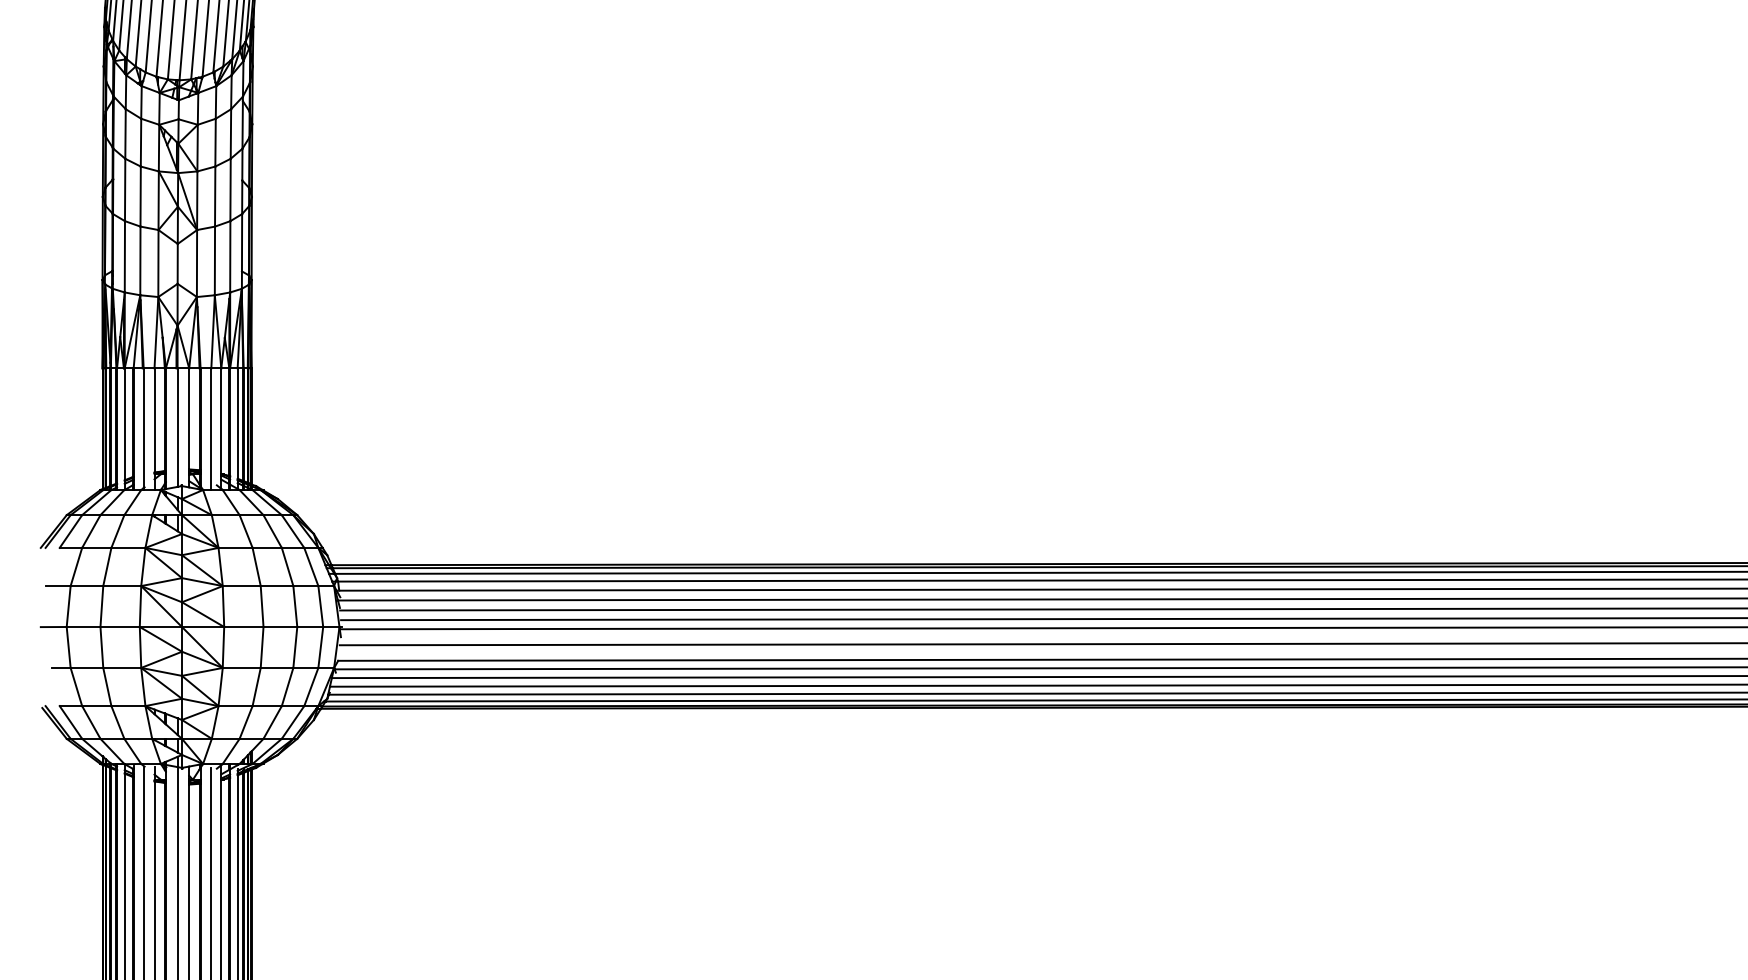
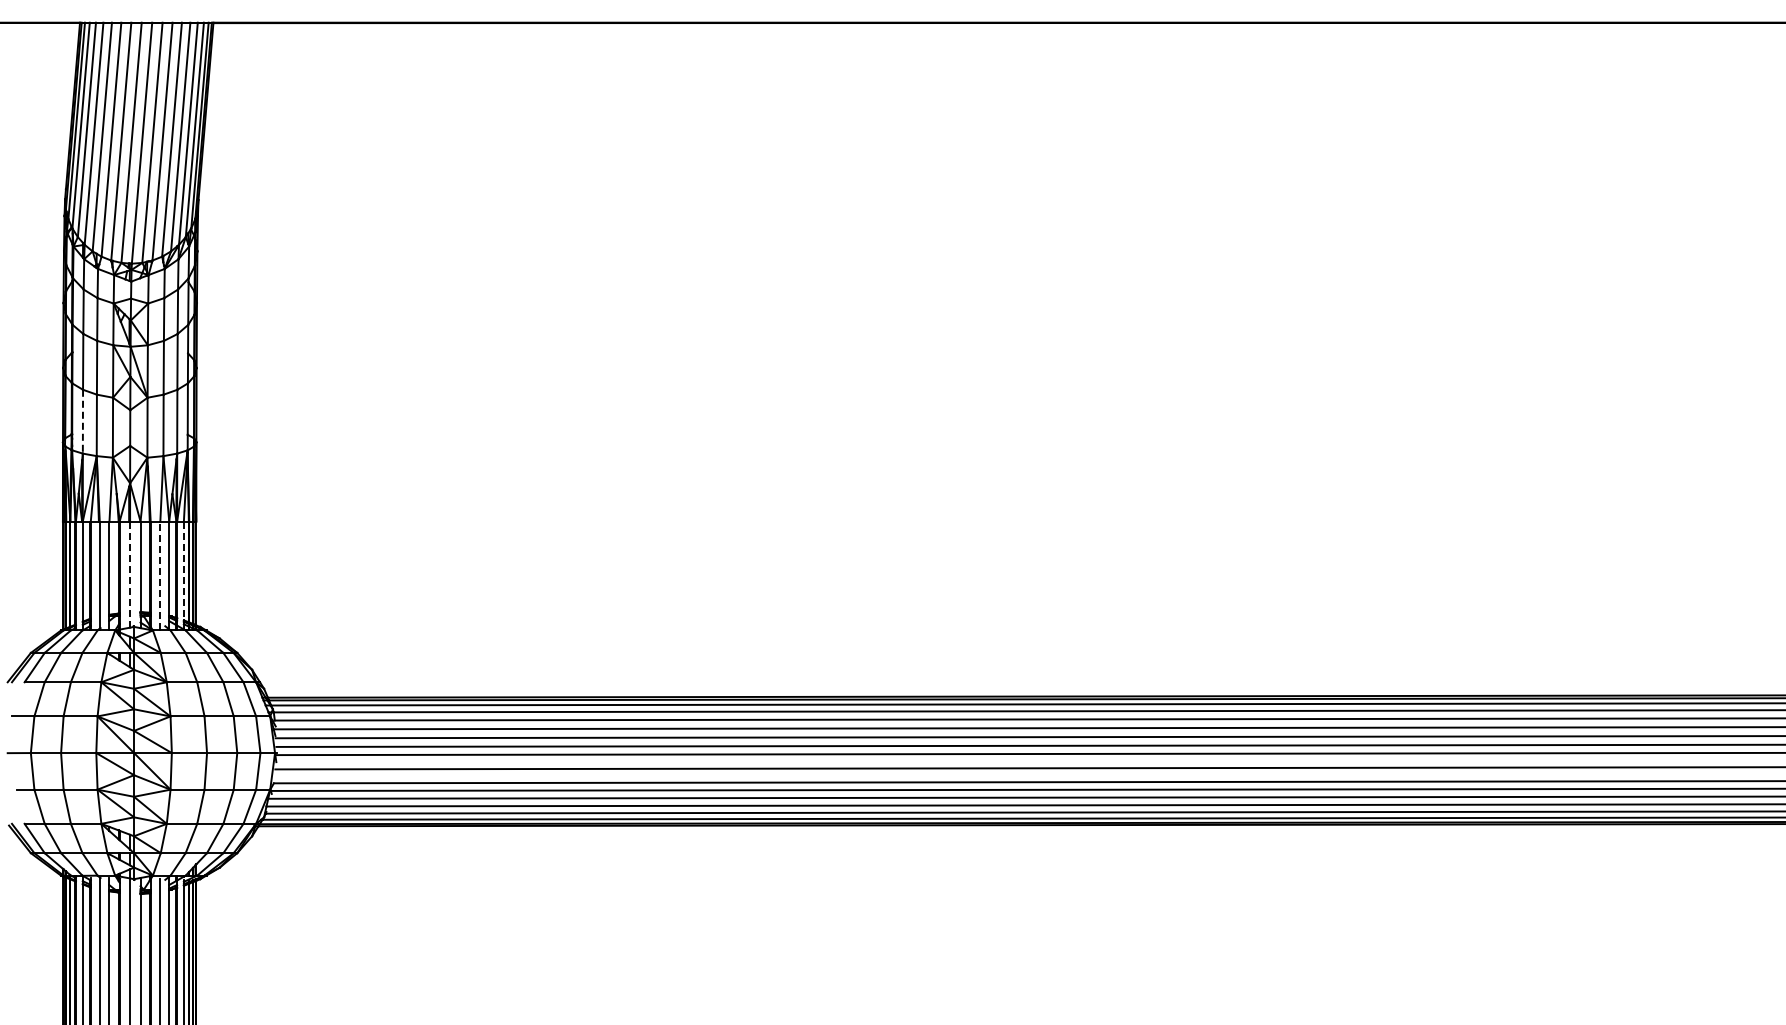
line: (124, 256) -> (82, 421), solid -> dashed
line: (237, 424) -> (183, 571), solid -> dashed
line: (178, 427) -> (130, 574), solid -> dashed
line: (211, 428) -> (160, 575), solid -> dashed

